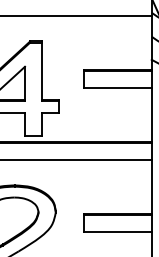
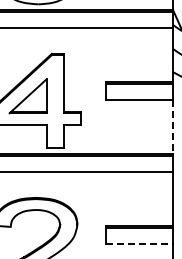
line: (151, 115) -> (173, 127), solid -> dashed
line: (117, 232) -> (139, 244), solid -> dashed

